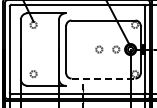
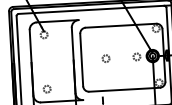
circle: (99, 49) -> (106, 58), moved
line: (103, 78) -> (124, 89), dashed -> solid

